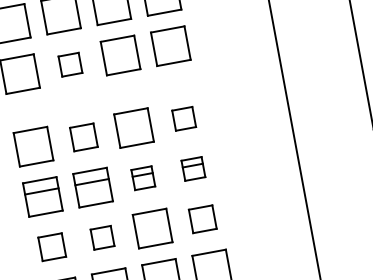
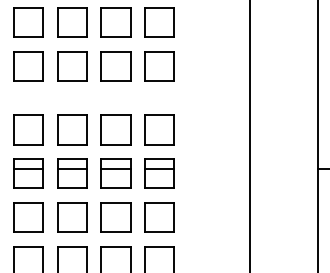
part: (70, 64) -> (72, 66), size x1.67
part: (183, 118) -> (159, 129), size x1.67
part: (84, 136) -> (72, 129), size x1.43
part: (193, 168) -> (159, 173), size x1.67
part: (142, 178) -> (115, 173), size x1.67
part: (202, 219) -> (159, 217), size x1.43
part: (102, 237) -> (72, 217), size x1.67
part: (52, 247) -> (28, 217), size x1.43

